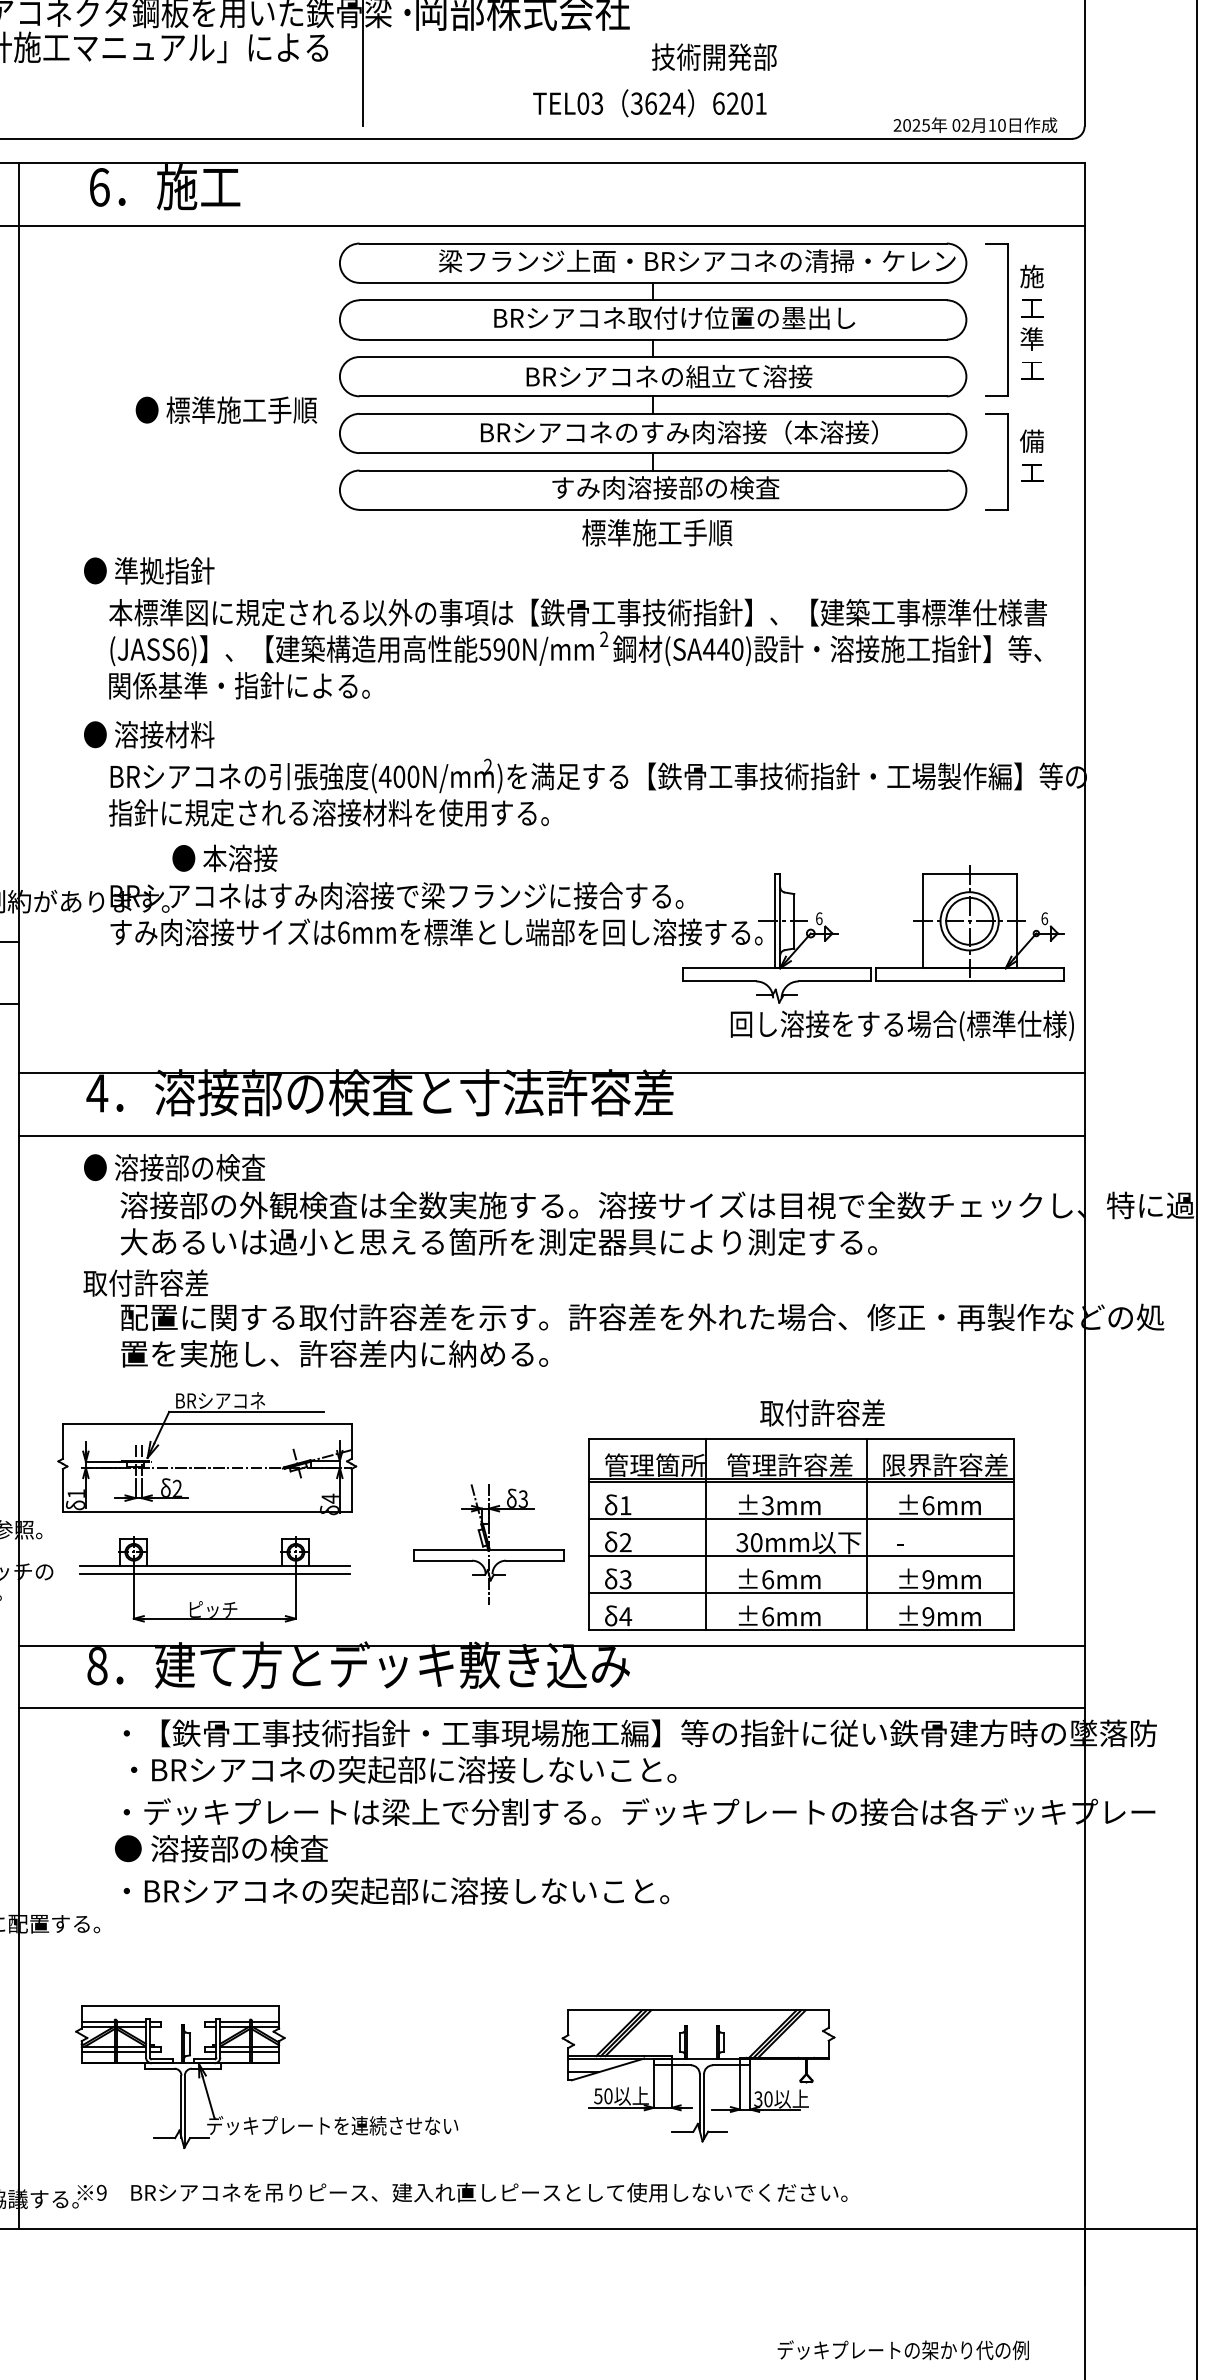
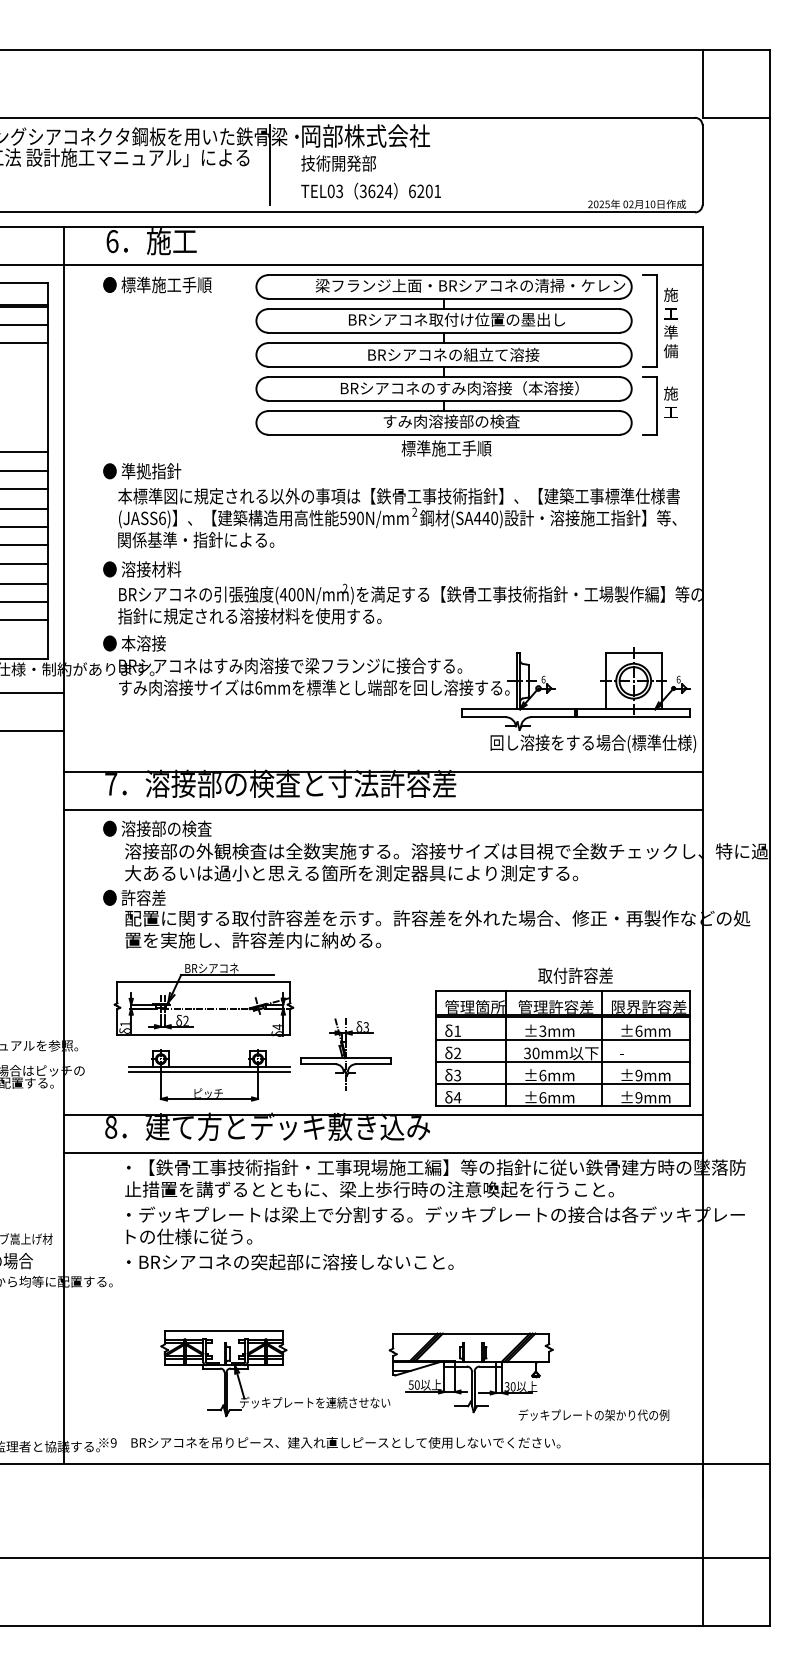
text: (713, 57) -> (338, 163), moved
text: (648, 102) -> (370, 190), moved
text: (1031, 370) -> (670, 351), 工 -> 備
text: (226, 409) -> (157, 284), moved
text: (1031, 441) -> (670, 393), 備 -> 施
text: (224, 858) -> (134, 643), moved
text: (96, 1093) -> (110, 784), 4 -> 7
text: (144, 1282) -> (139, 897), 取付許容差 -> ● 許容差
part: (206, 1452) -> (203, 999), moved
part: (800, 1514) -> (562, 1036), moved
part: (214, 1579) -> (209, 1075), moved
text: (528, 1769) -> (369, 1189), ・BRシアコネの突起部に溶接しないこと。 -> 止措置を講ずるとともに、梁上歩行時の注意喚起を行うこと。
text: (223, 1848) -> (186, 1236), ● 溶接部の検査 -> トの仕様に従う。
part: (266, 2063) -> (275, 1365), moved
text: (902, 2349) -> (593, 1414), moved

